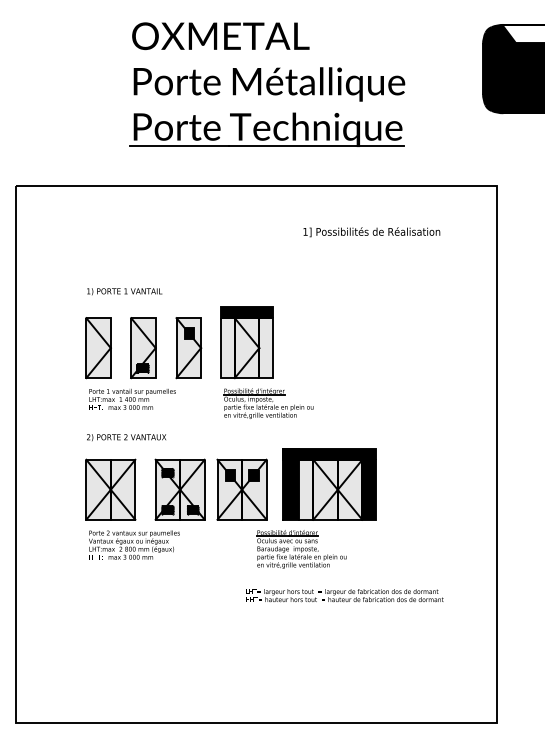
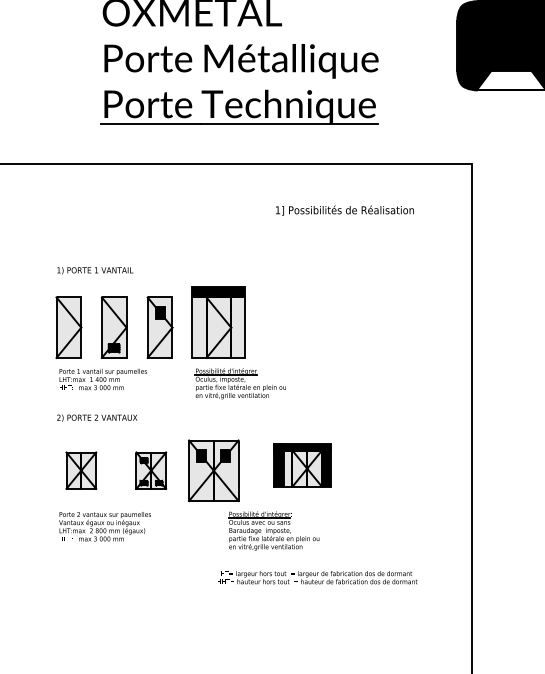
part: (329, 484) -> (302, 465), size x0.6
part: (110, 489) -> (80, 470), size x0.6
part: (179, 489) -> (150, 470), size x0.6

